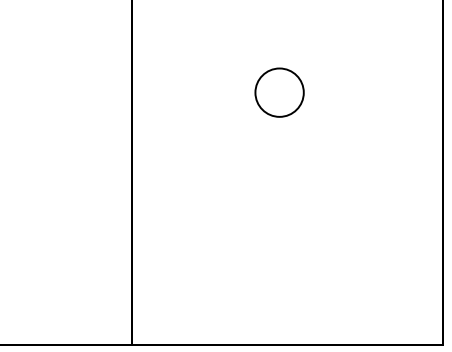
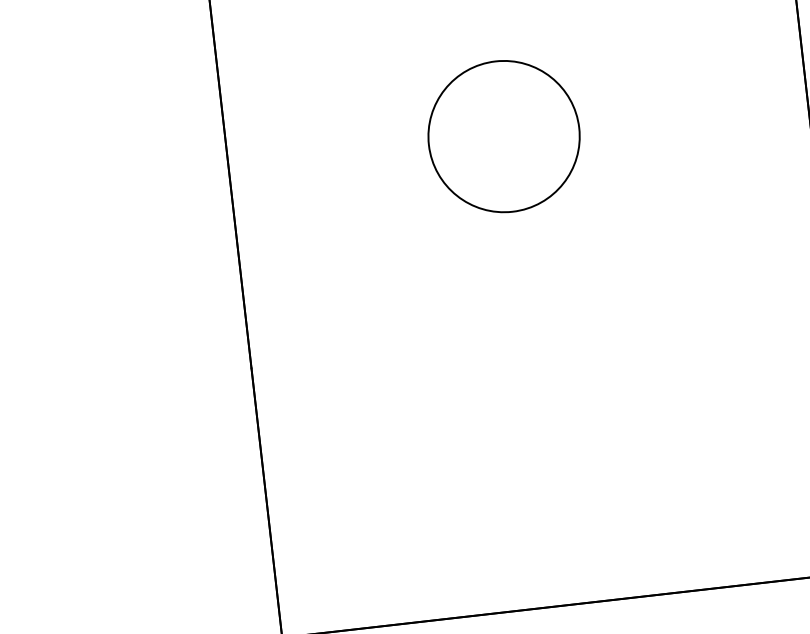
circle: (279, 92) -> (503, 136), size x1.67

